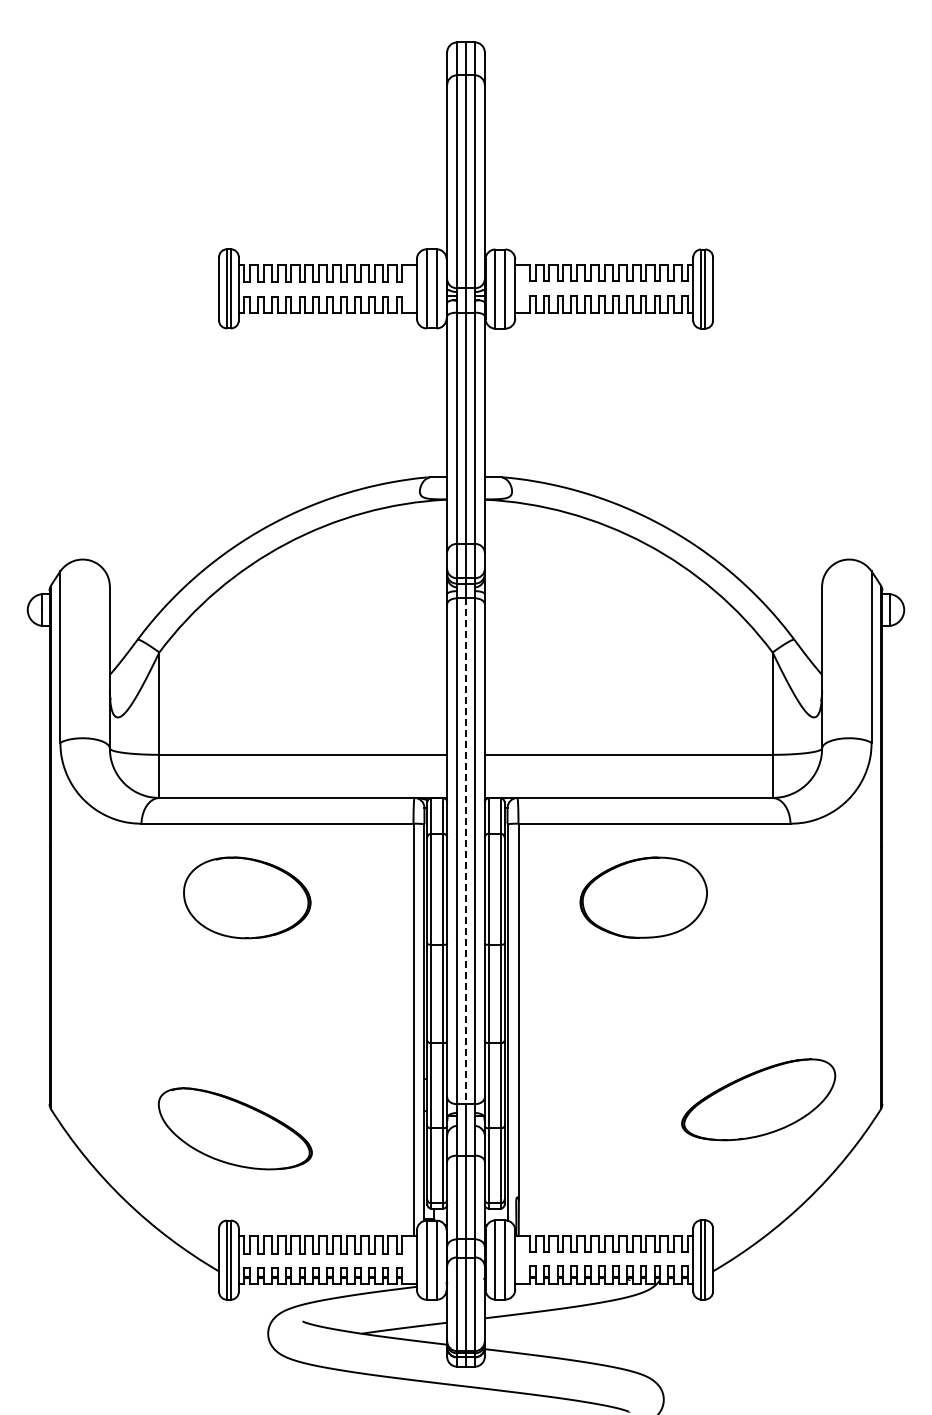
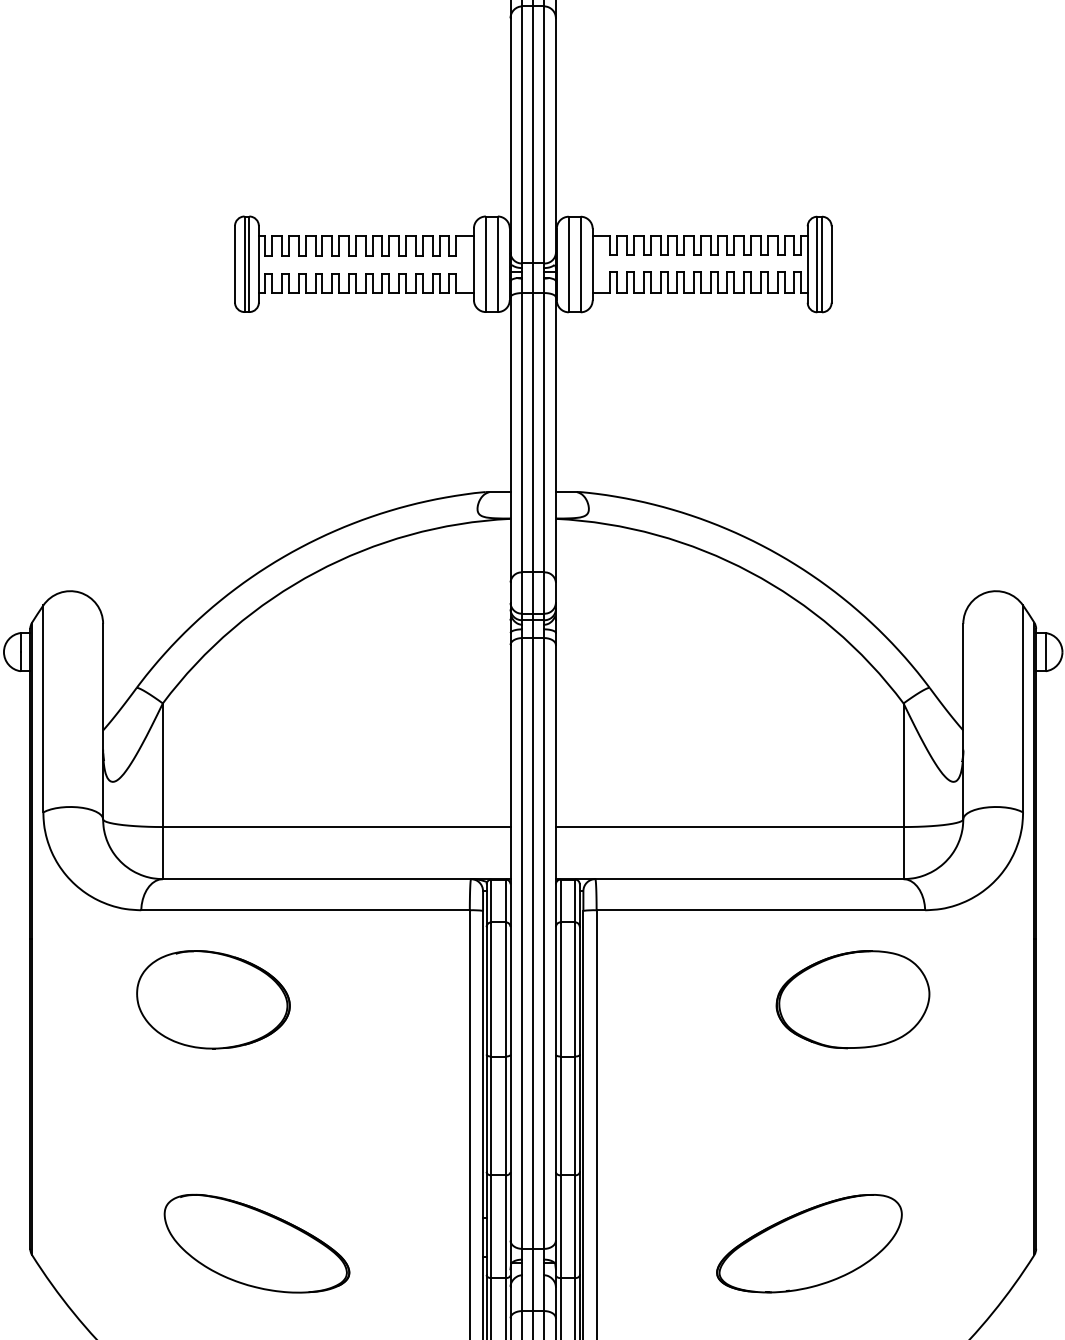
line: (465, 851) -> (532, 943), dashed -> solid
part: (247, 897) -> (213, 999), moved
part: (643, 897) -> (852, 999), moved
part: (758, 1099) -> (809, 1243), moved
part: (235, 1128) -> (257, 1243), moved

